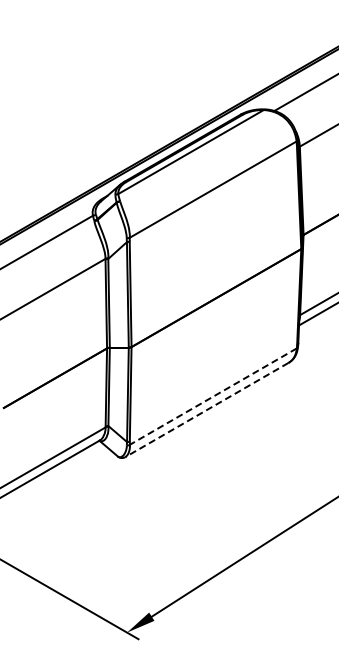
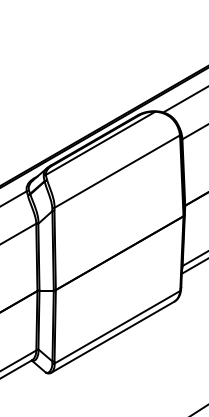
line: (212, 396) -> (116, 327), dashed -> solid
line: (206, 410) -> (112, 337), dashed -> solid

